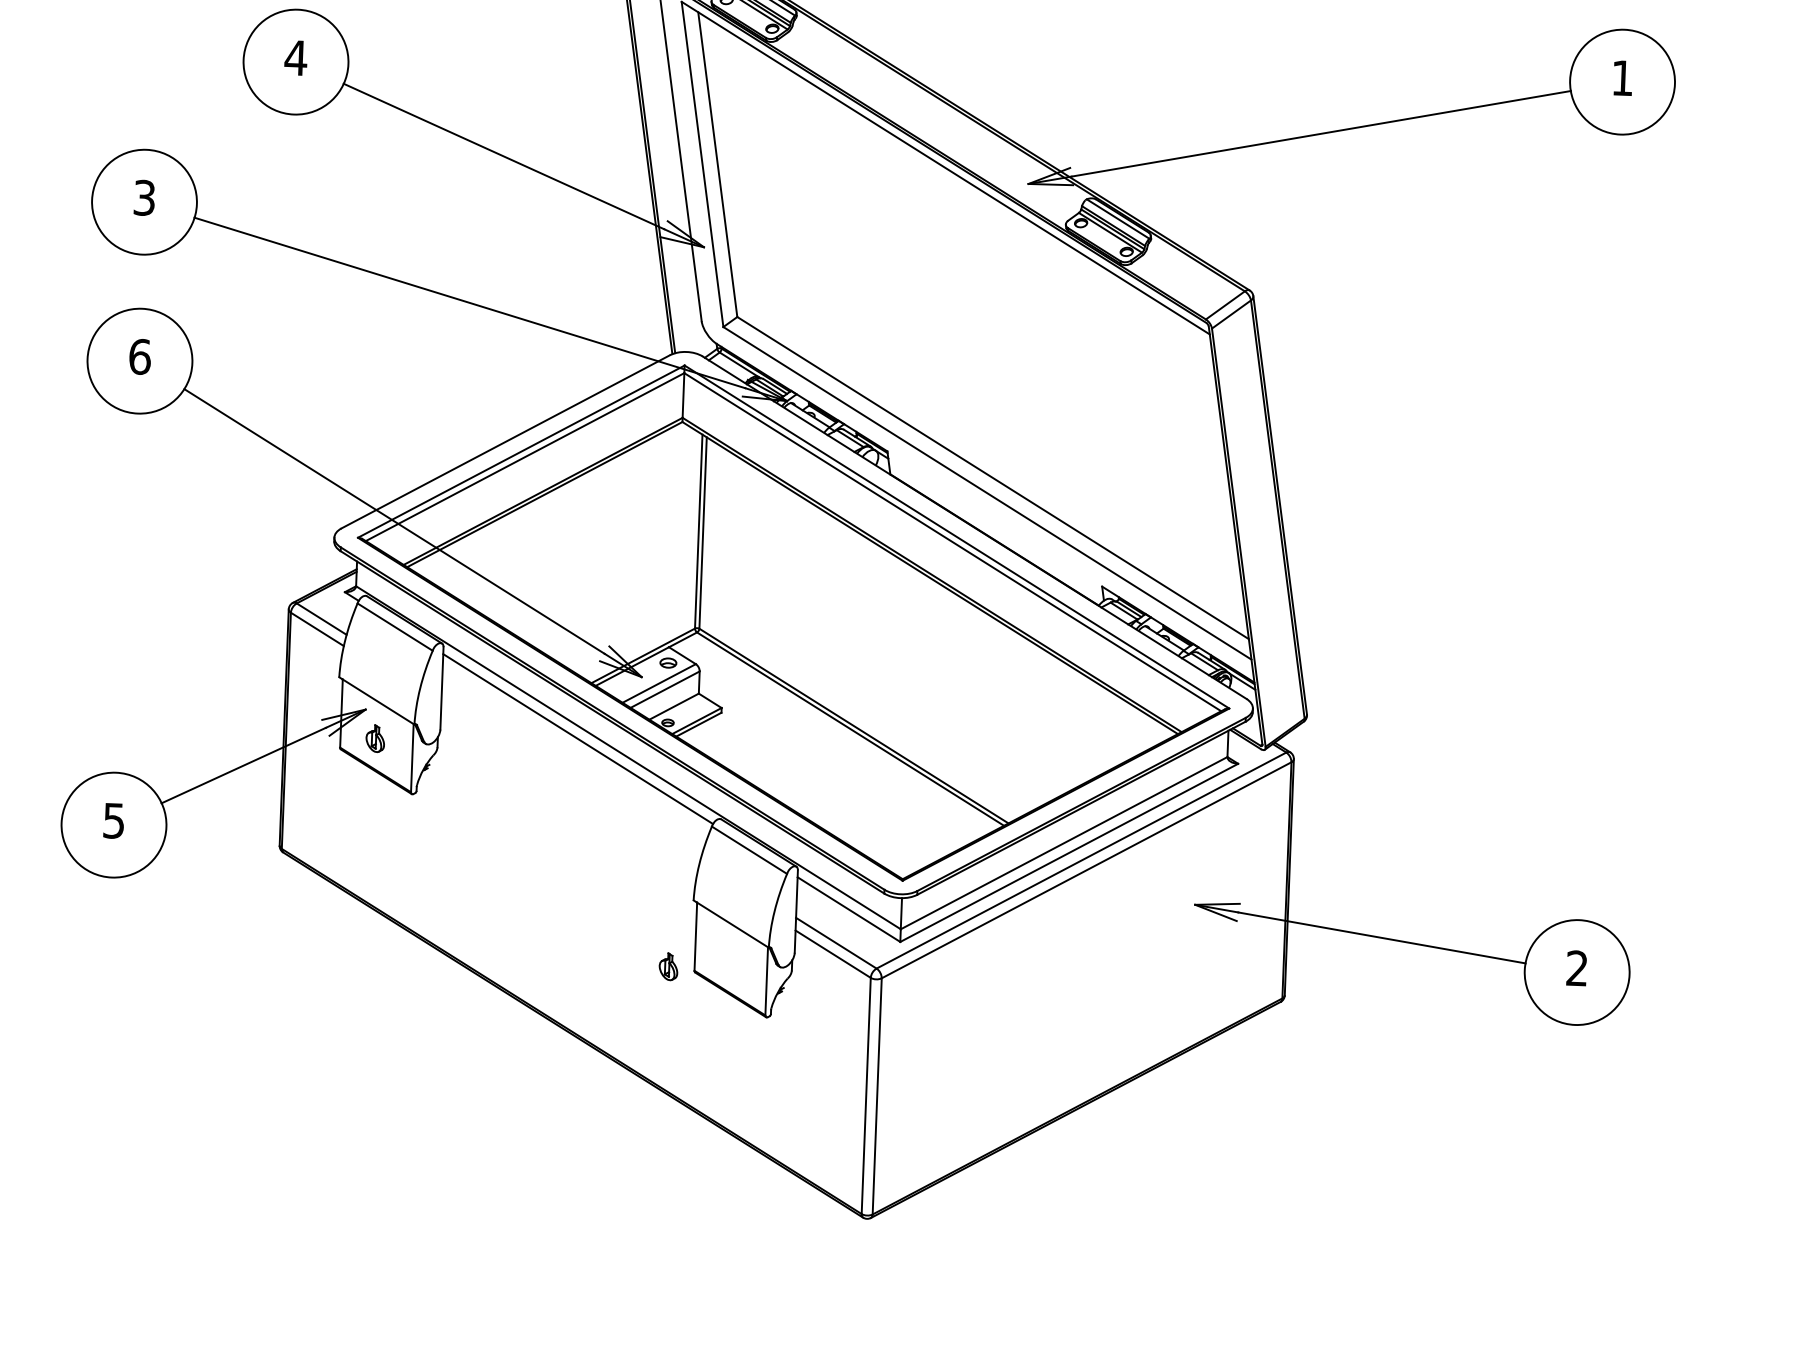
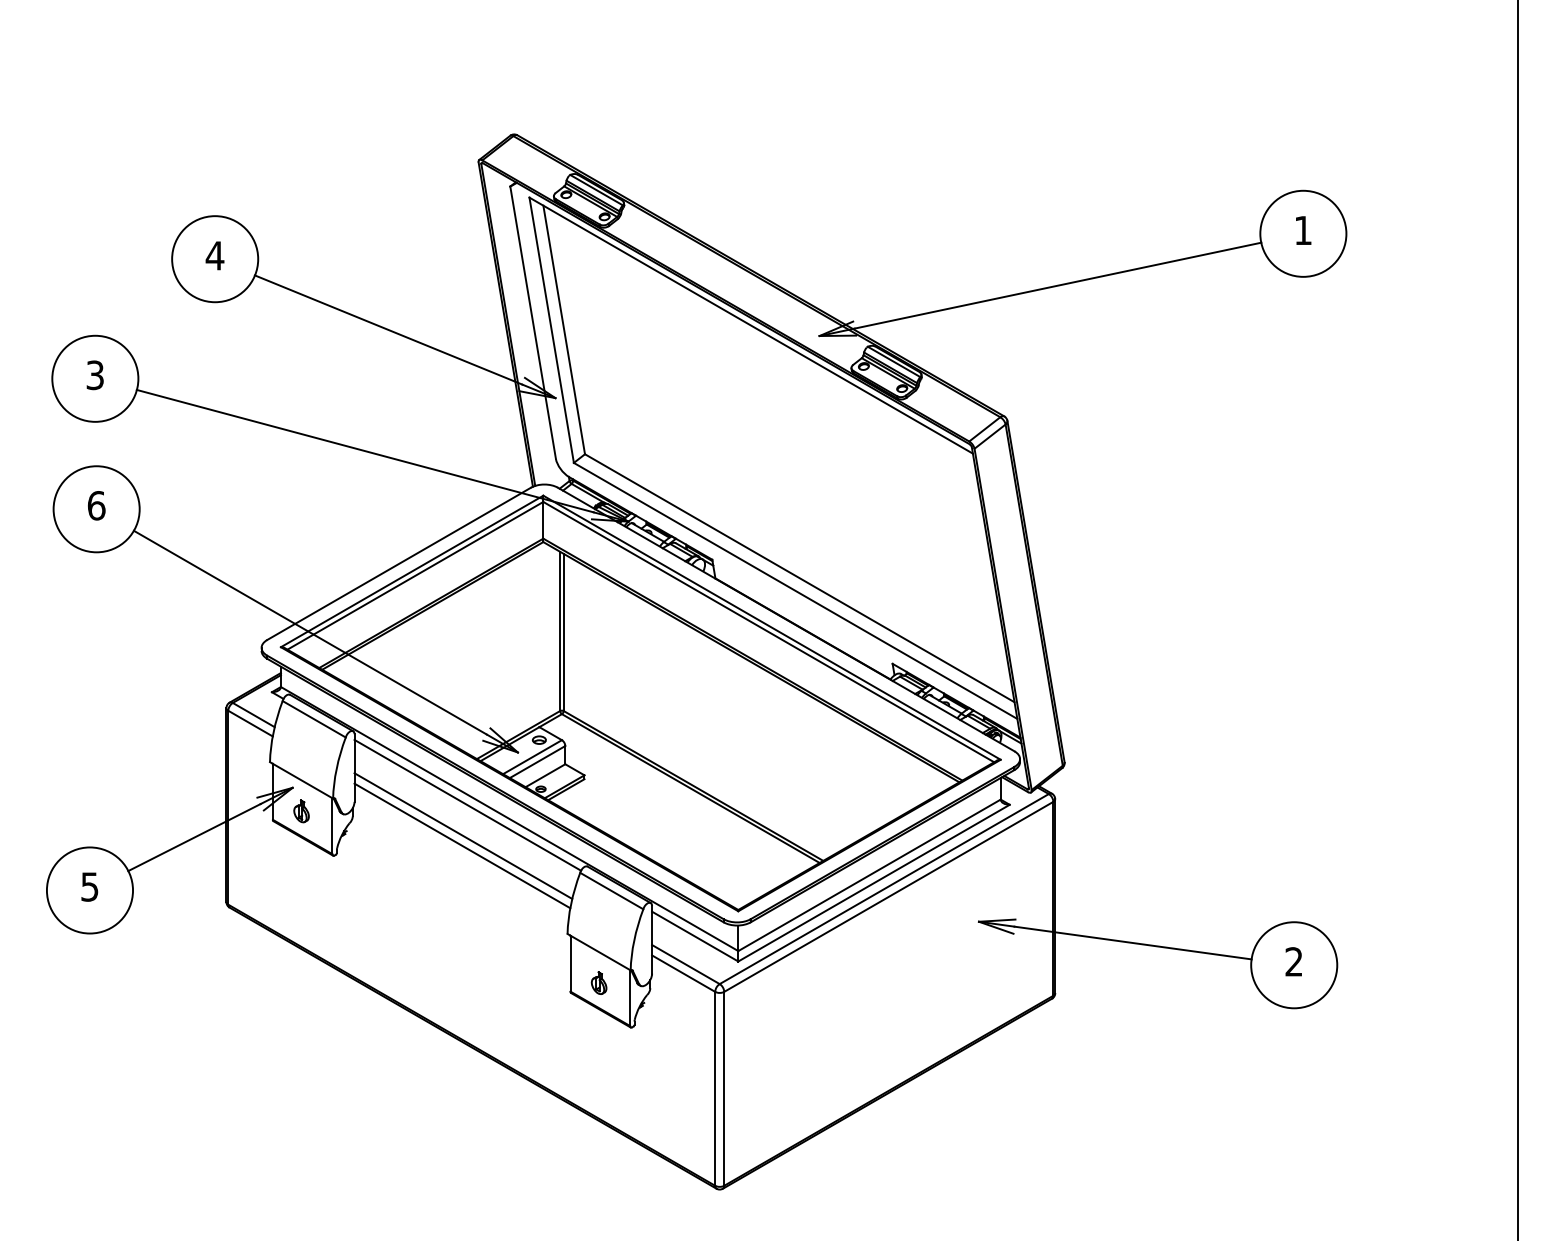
line: (571, 775) -> (463, 835), added
line: (569, 787) -> (462, 845), added
part: (667, 965) -> (598, 982), moved

